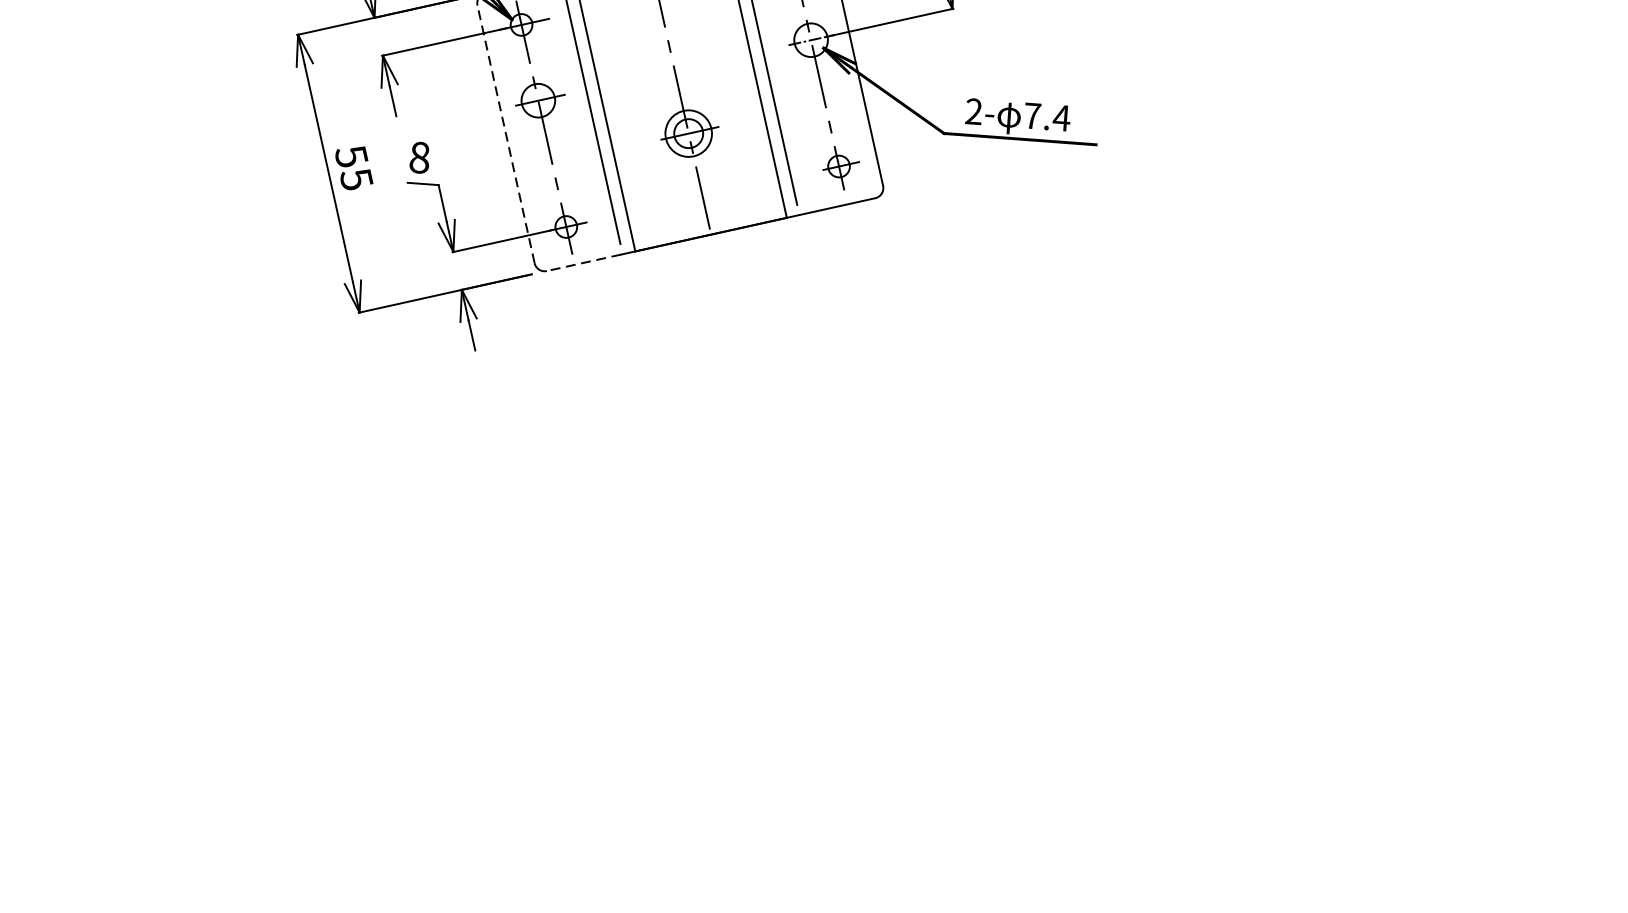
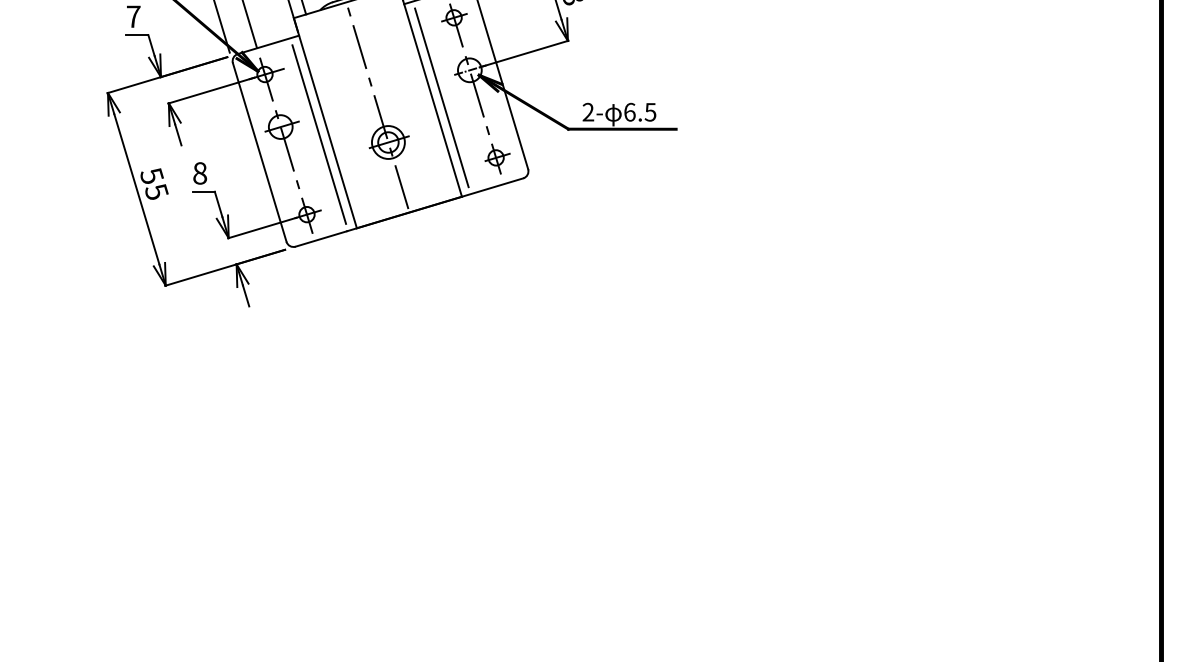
text: (1047, 116) -> (640, 111), 7.4 -> 6.5
line: (505, 134) -> (259, 152), dashed -> solid
line: (584, 262) -> (321, 238), dashed -> solid

